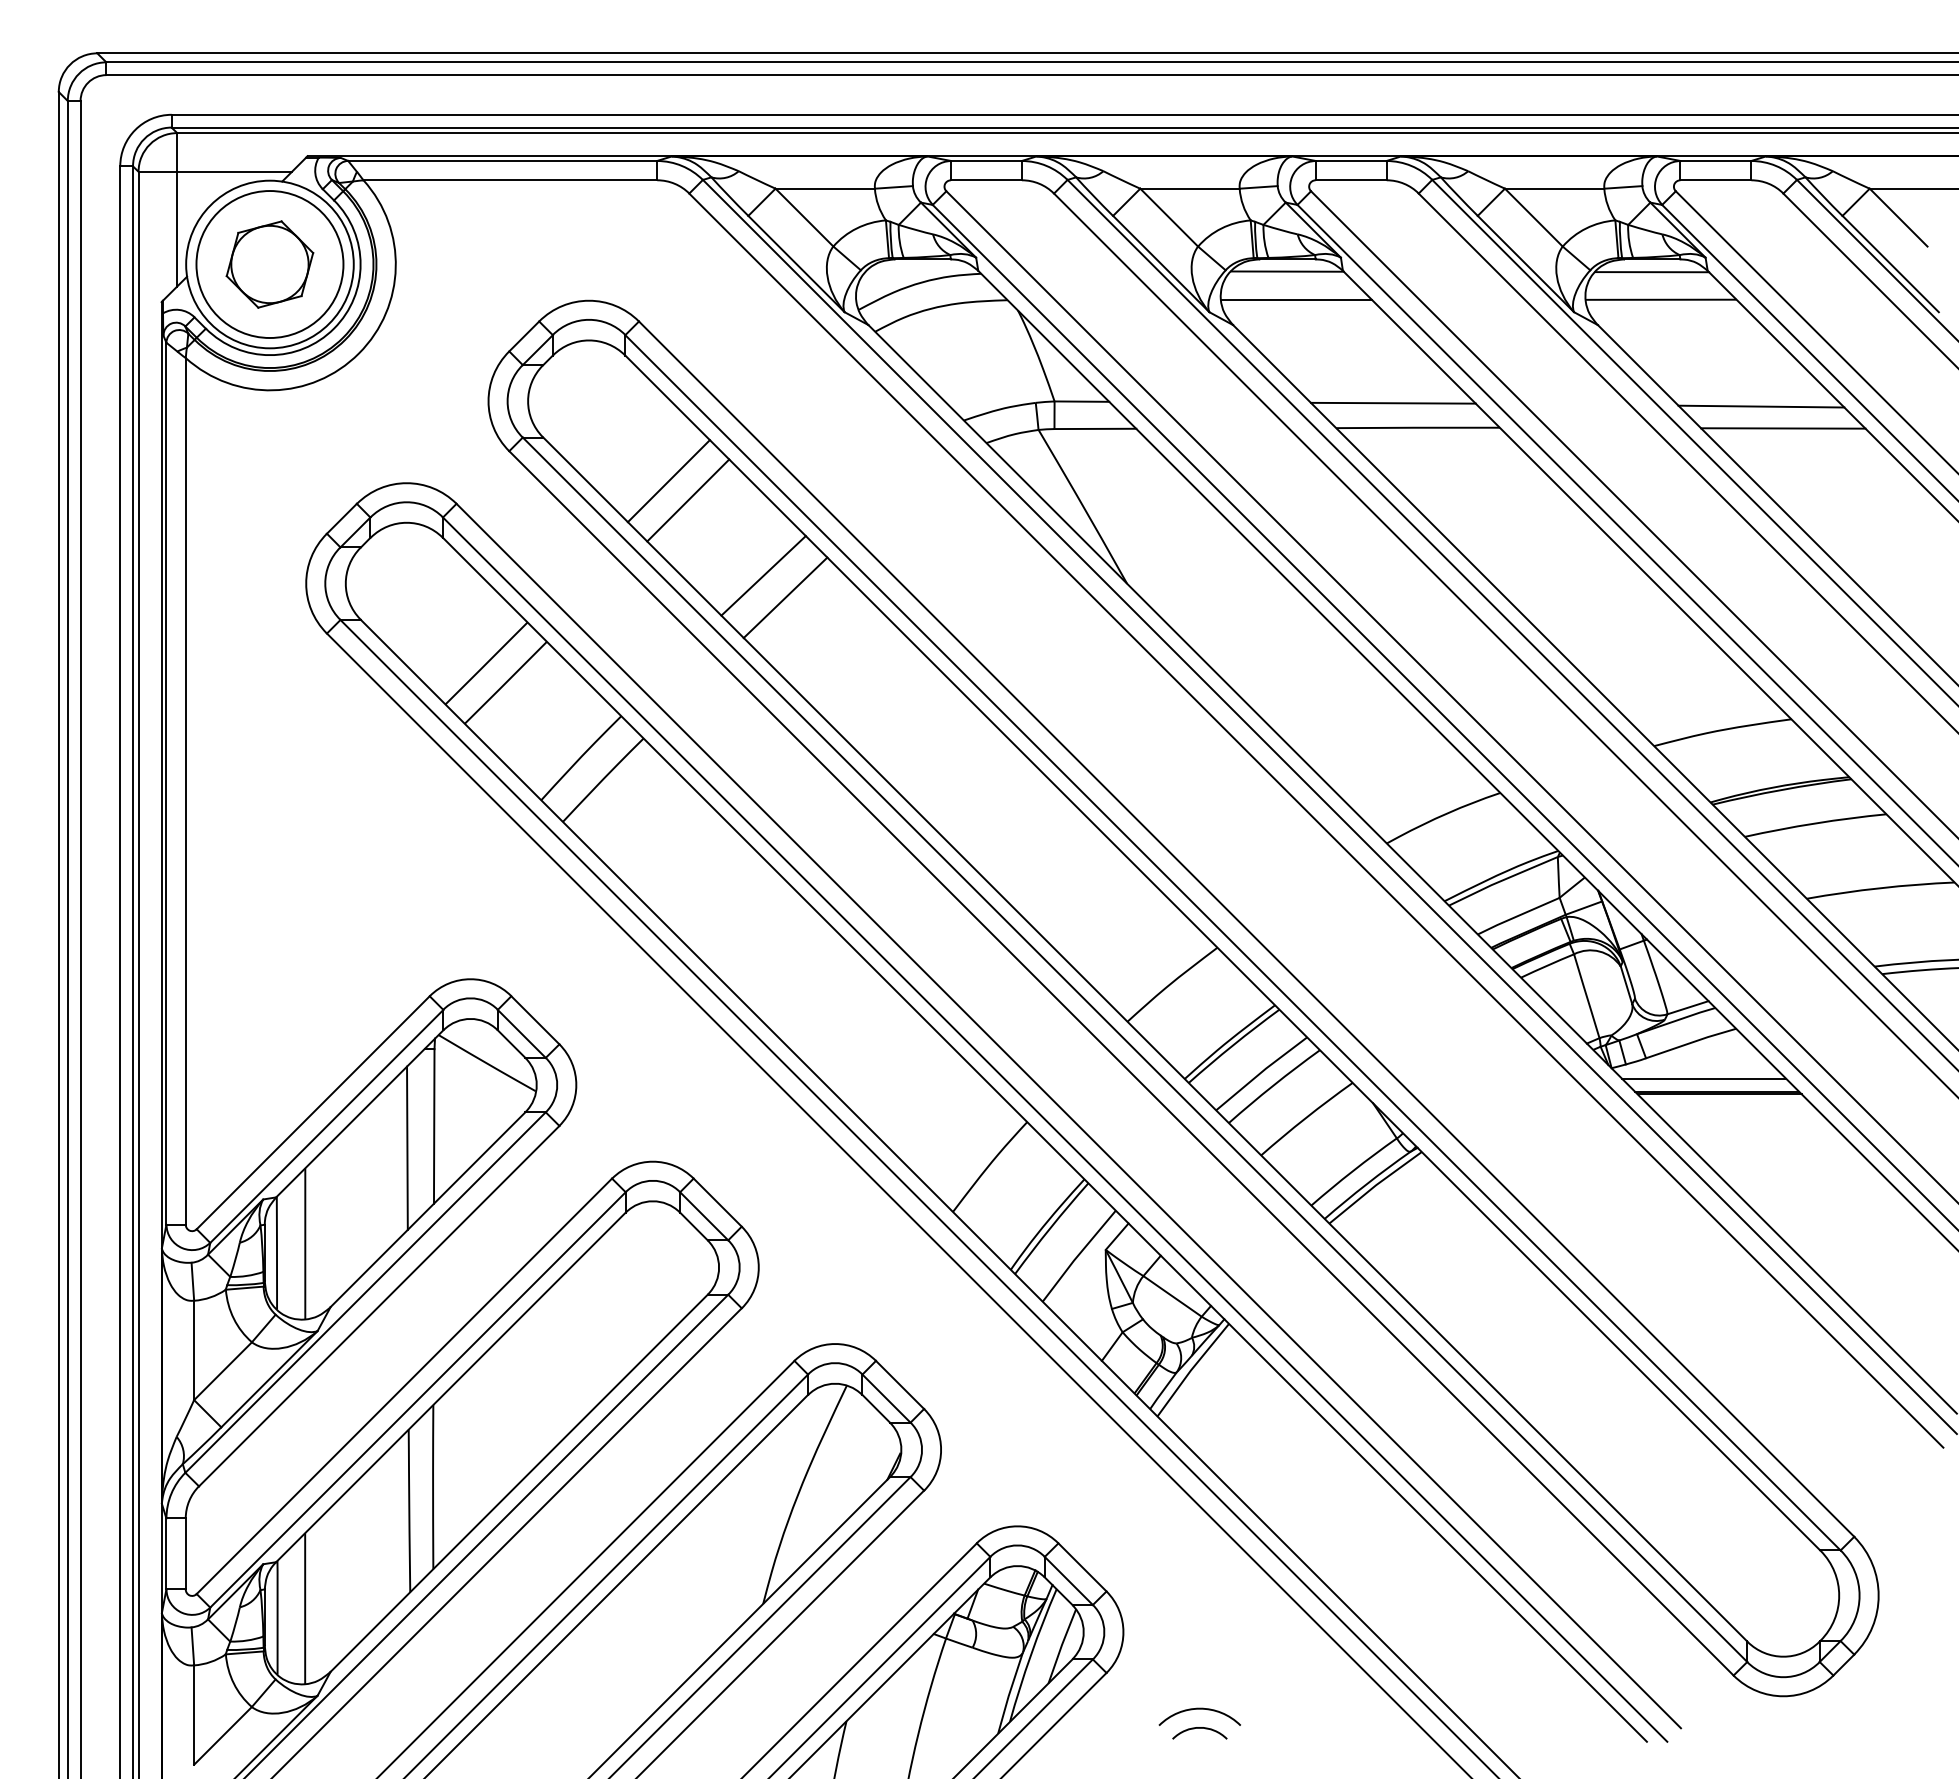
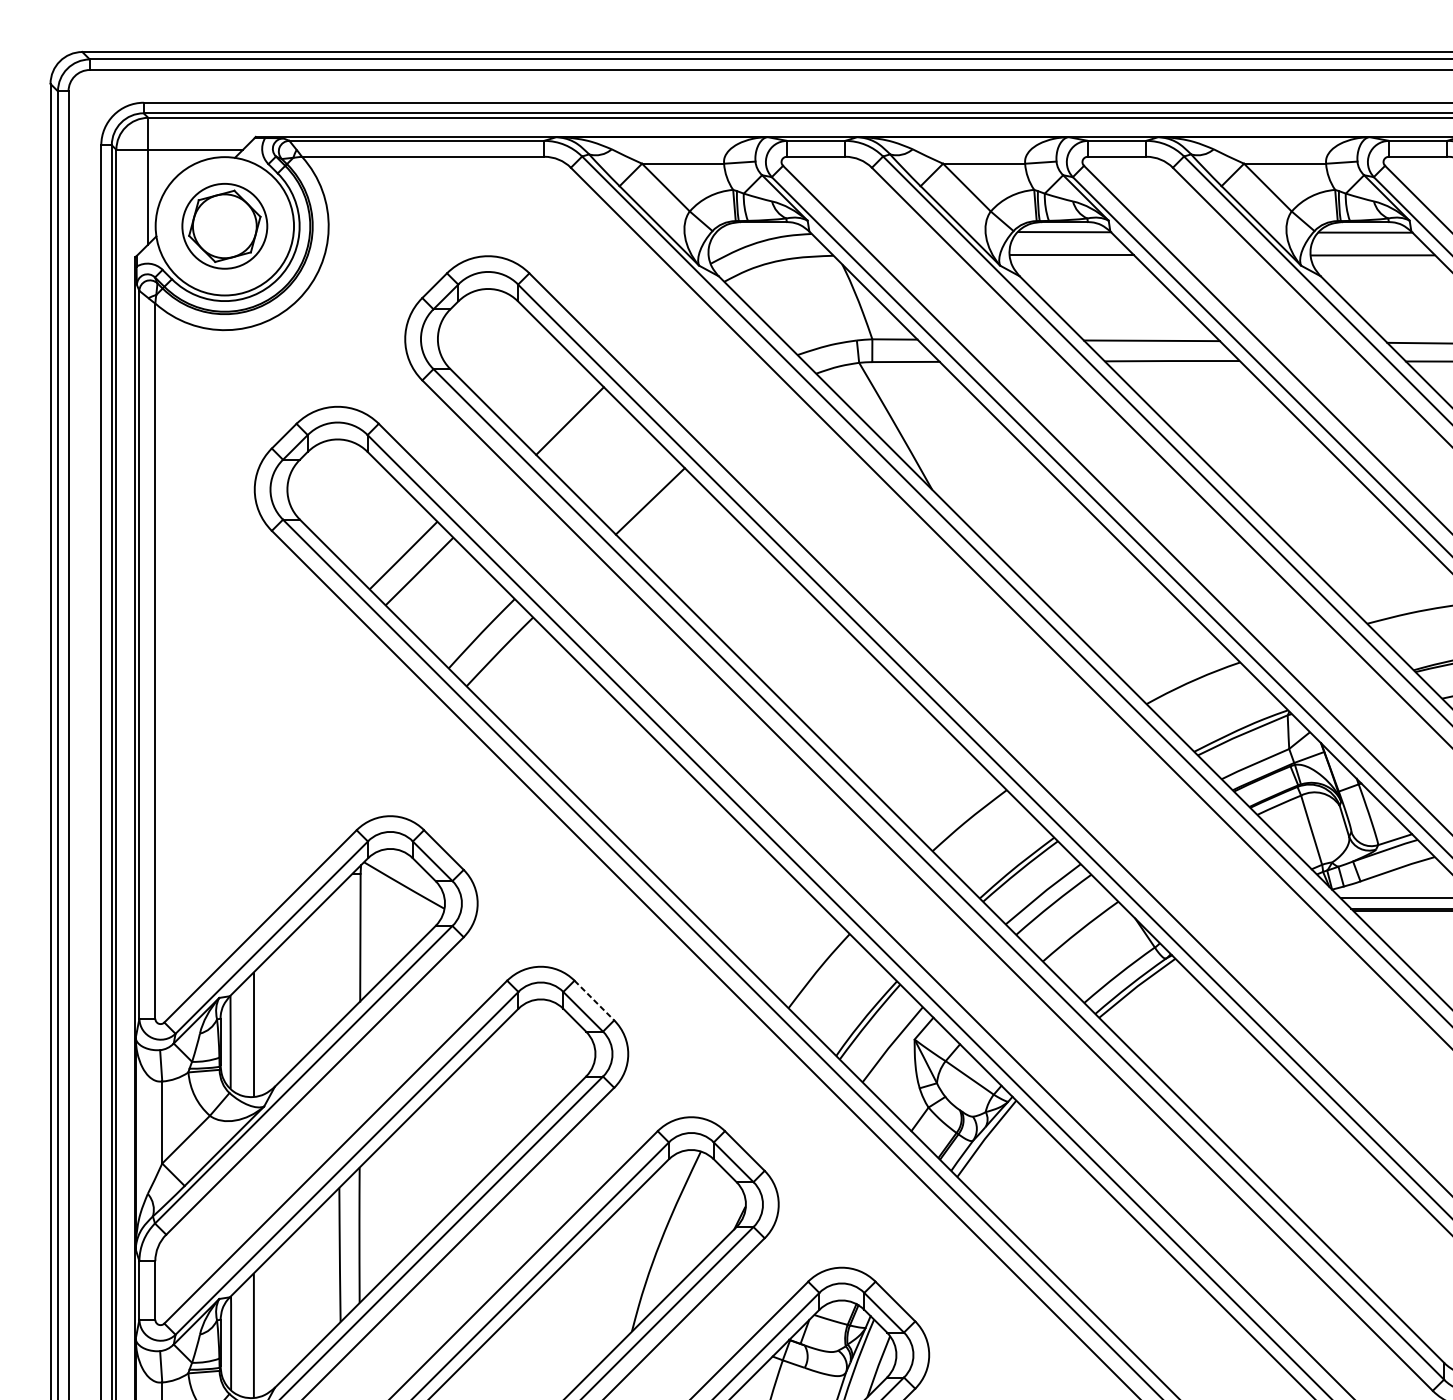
circle: (269, 264) -> (224, 226), size x0.7
line: (668, 481) -> (553, 405), removed
line: (763, 575) -> (632, 482), removed
line: (407, 1148) -> (338, 955), removed
line: (718, 1202) -> (595, 1000), solid -> dashed

